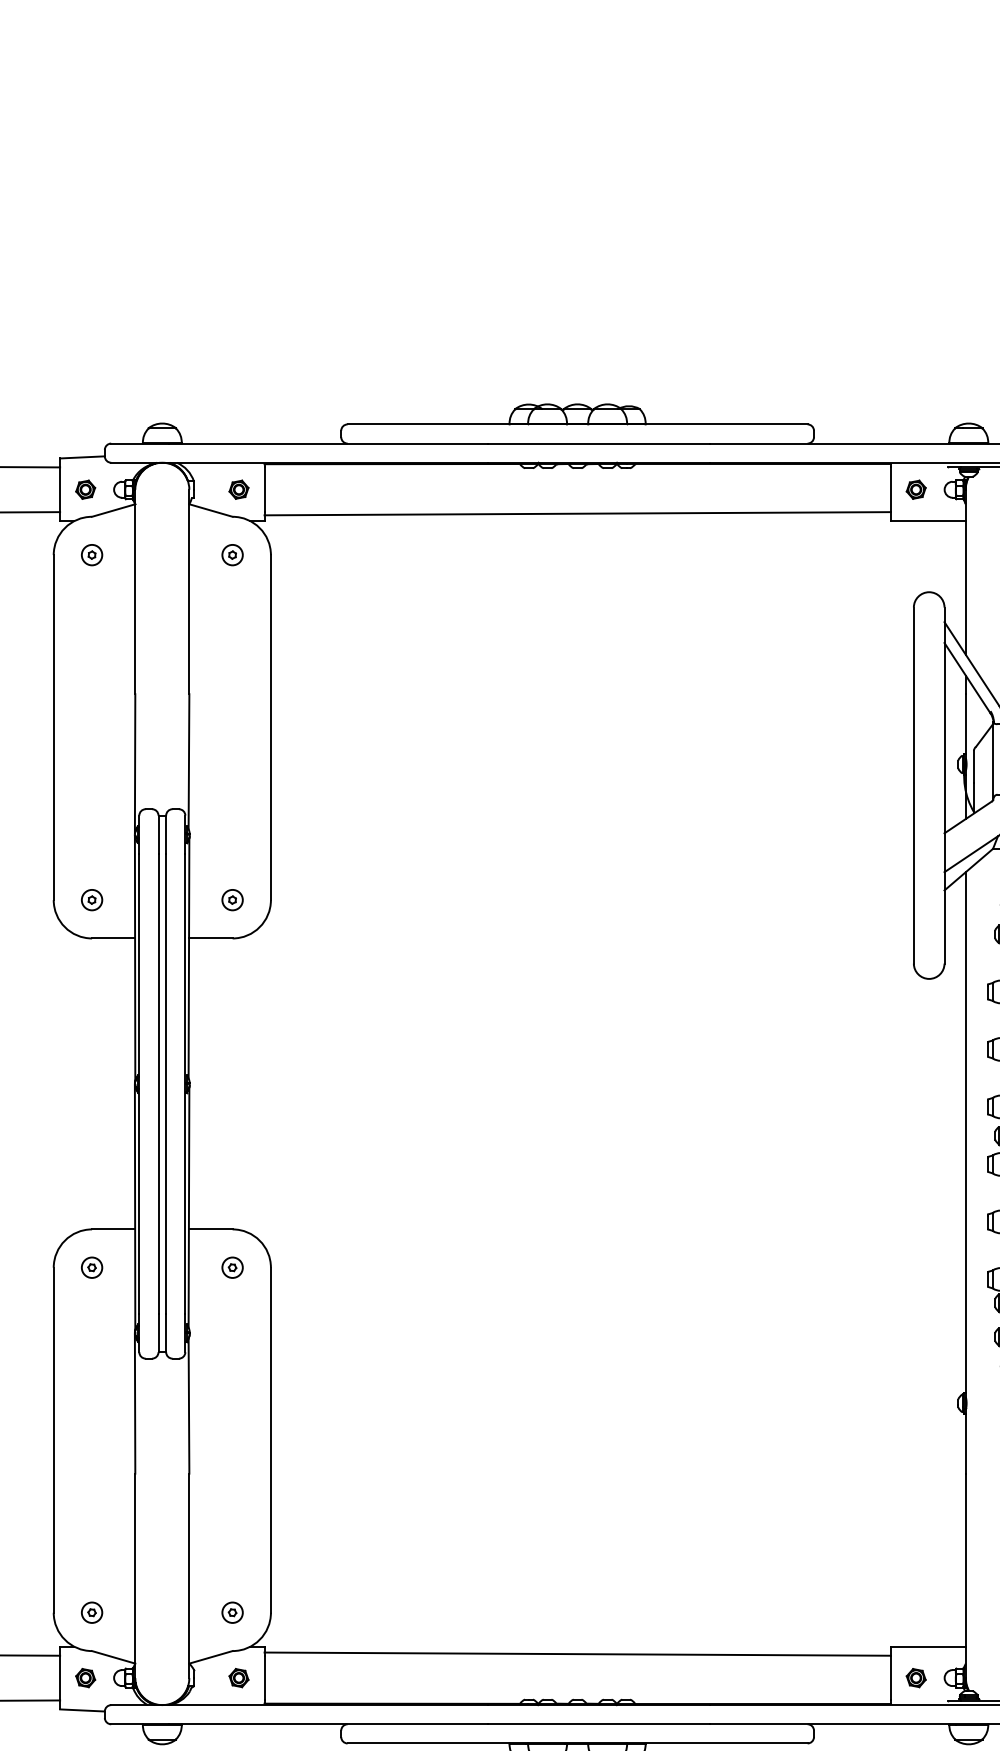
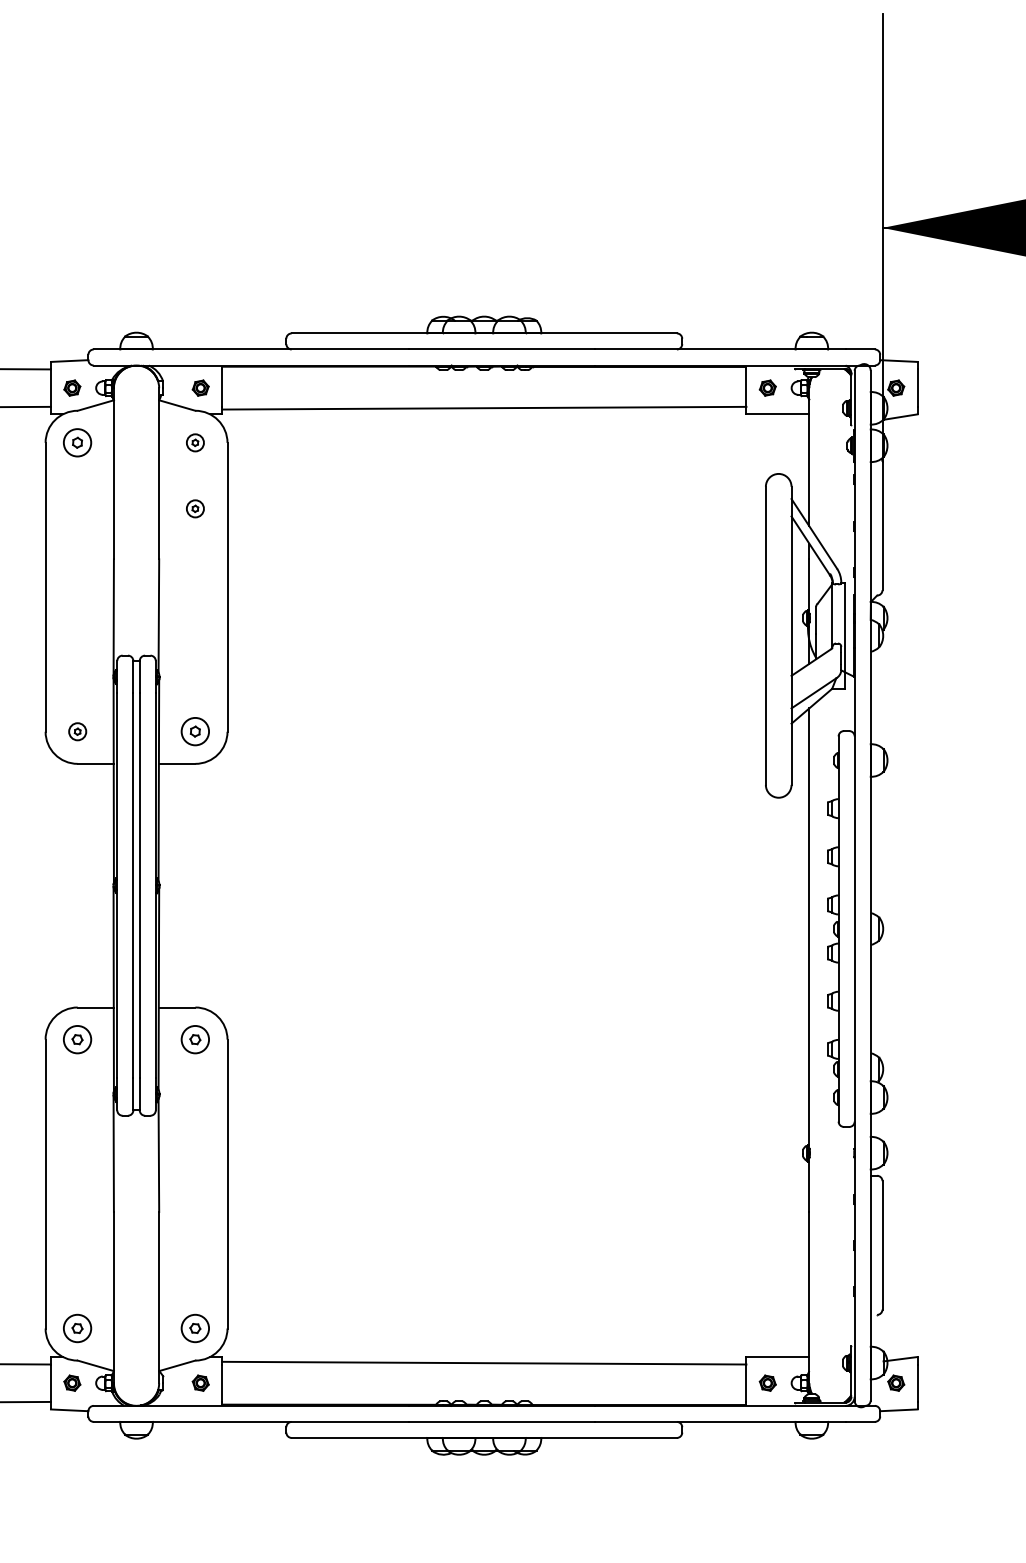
part: (91, 554) -> (77, 442), size x1.6
part: (232, 633) -> (195, 508), added
part: (232, 899) -> (195, 731), size x1.6
part: (91, 1267) -> (77, 1039), size x1.6
part: (232, 1267) -> (195, 1039), size x1.6
part: (91, 1612) -> (77, 1328), size x1.6
part: (232, 1612) -> (195, 1328), size x1.6

